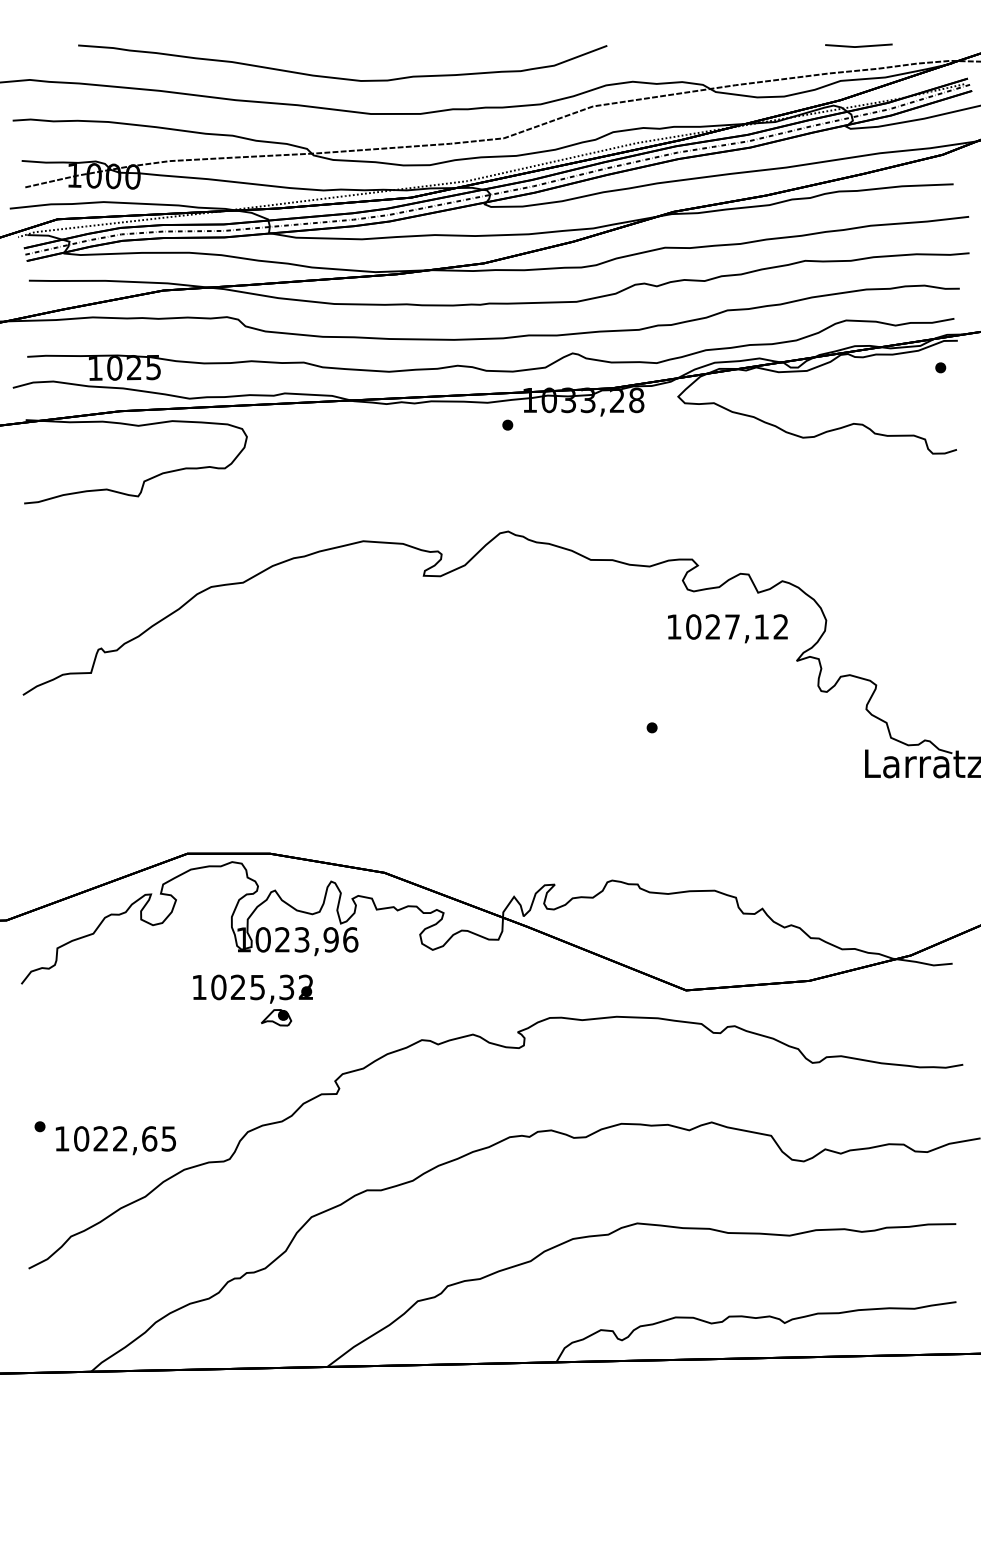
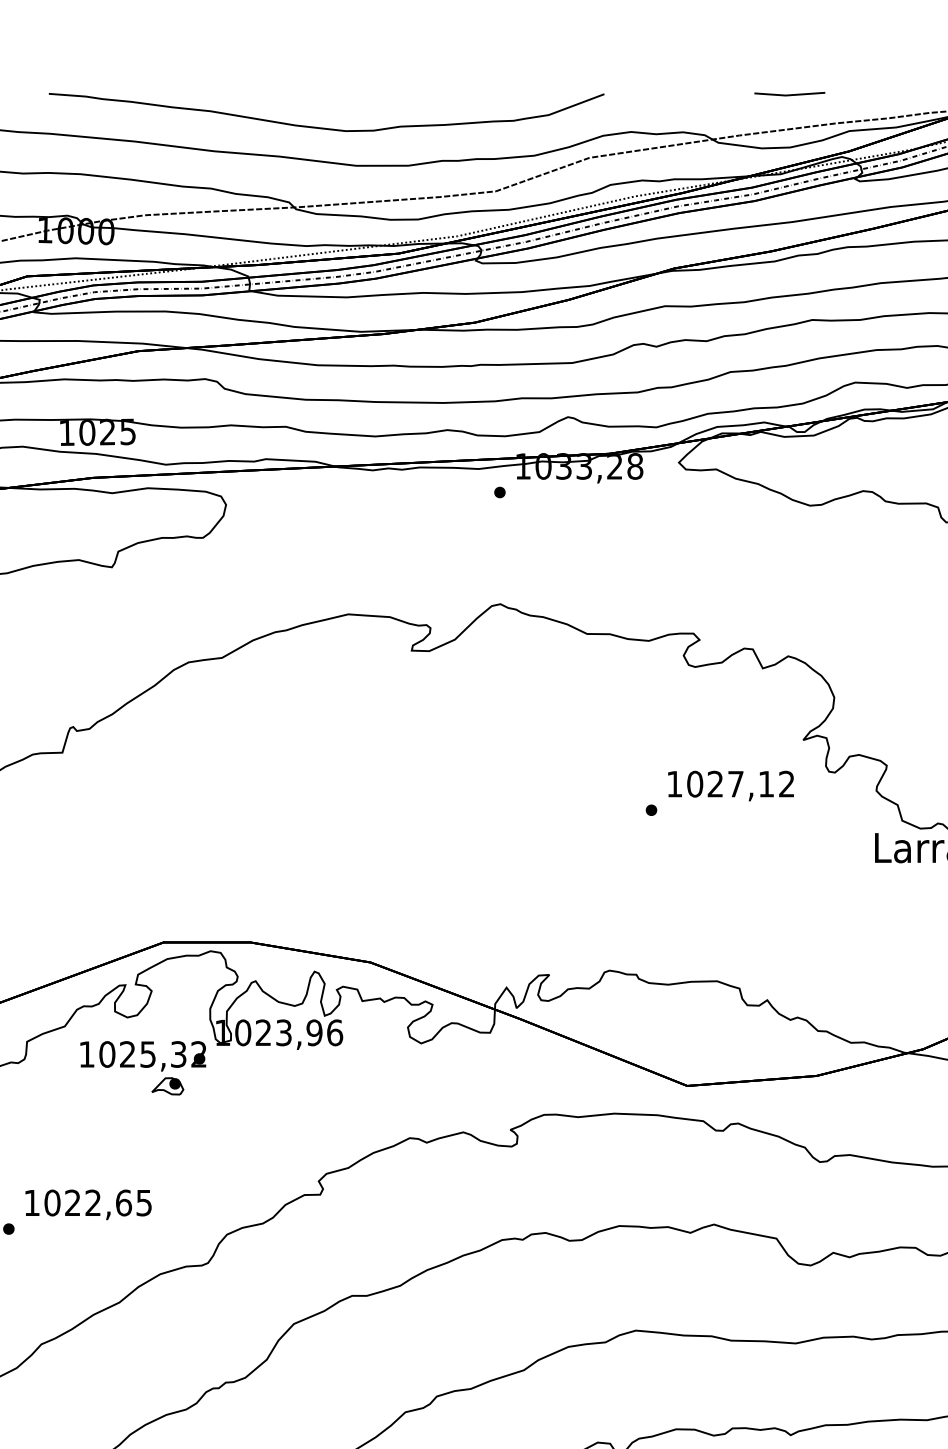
line: (858, 45) -> (789, 93), moved
text: (727, 628) -> (730, 785), moved
part: (252, 1000) -> (142, 1068), moved
text: (115, 1140) -> (88, 1204), moved

